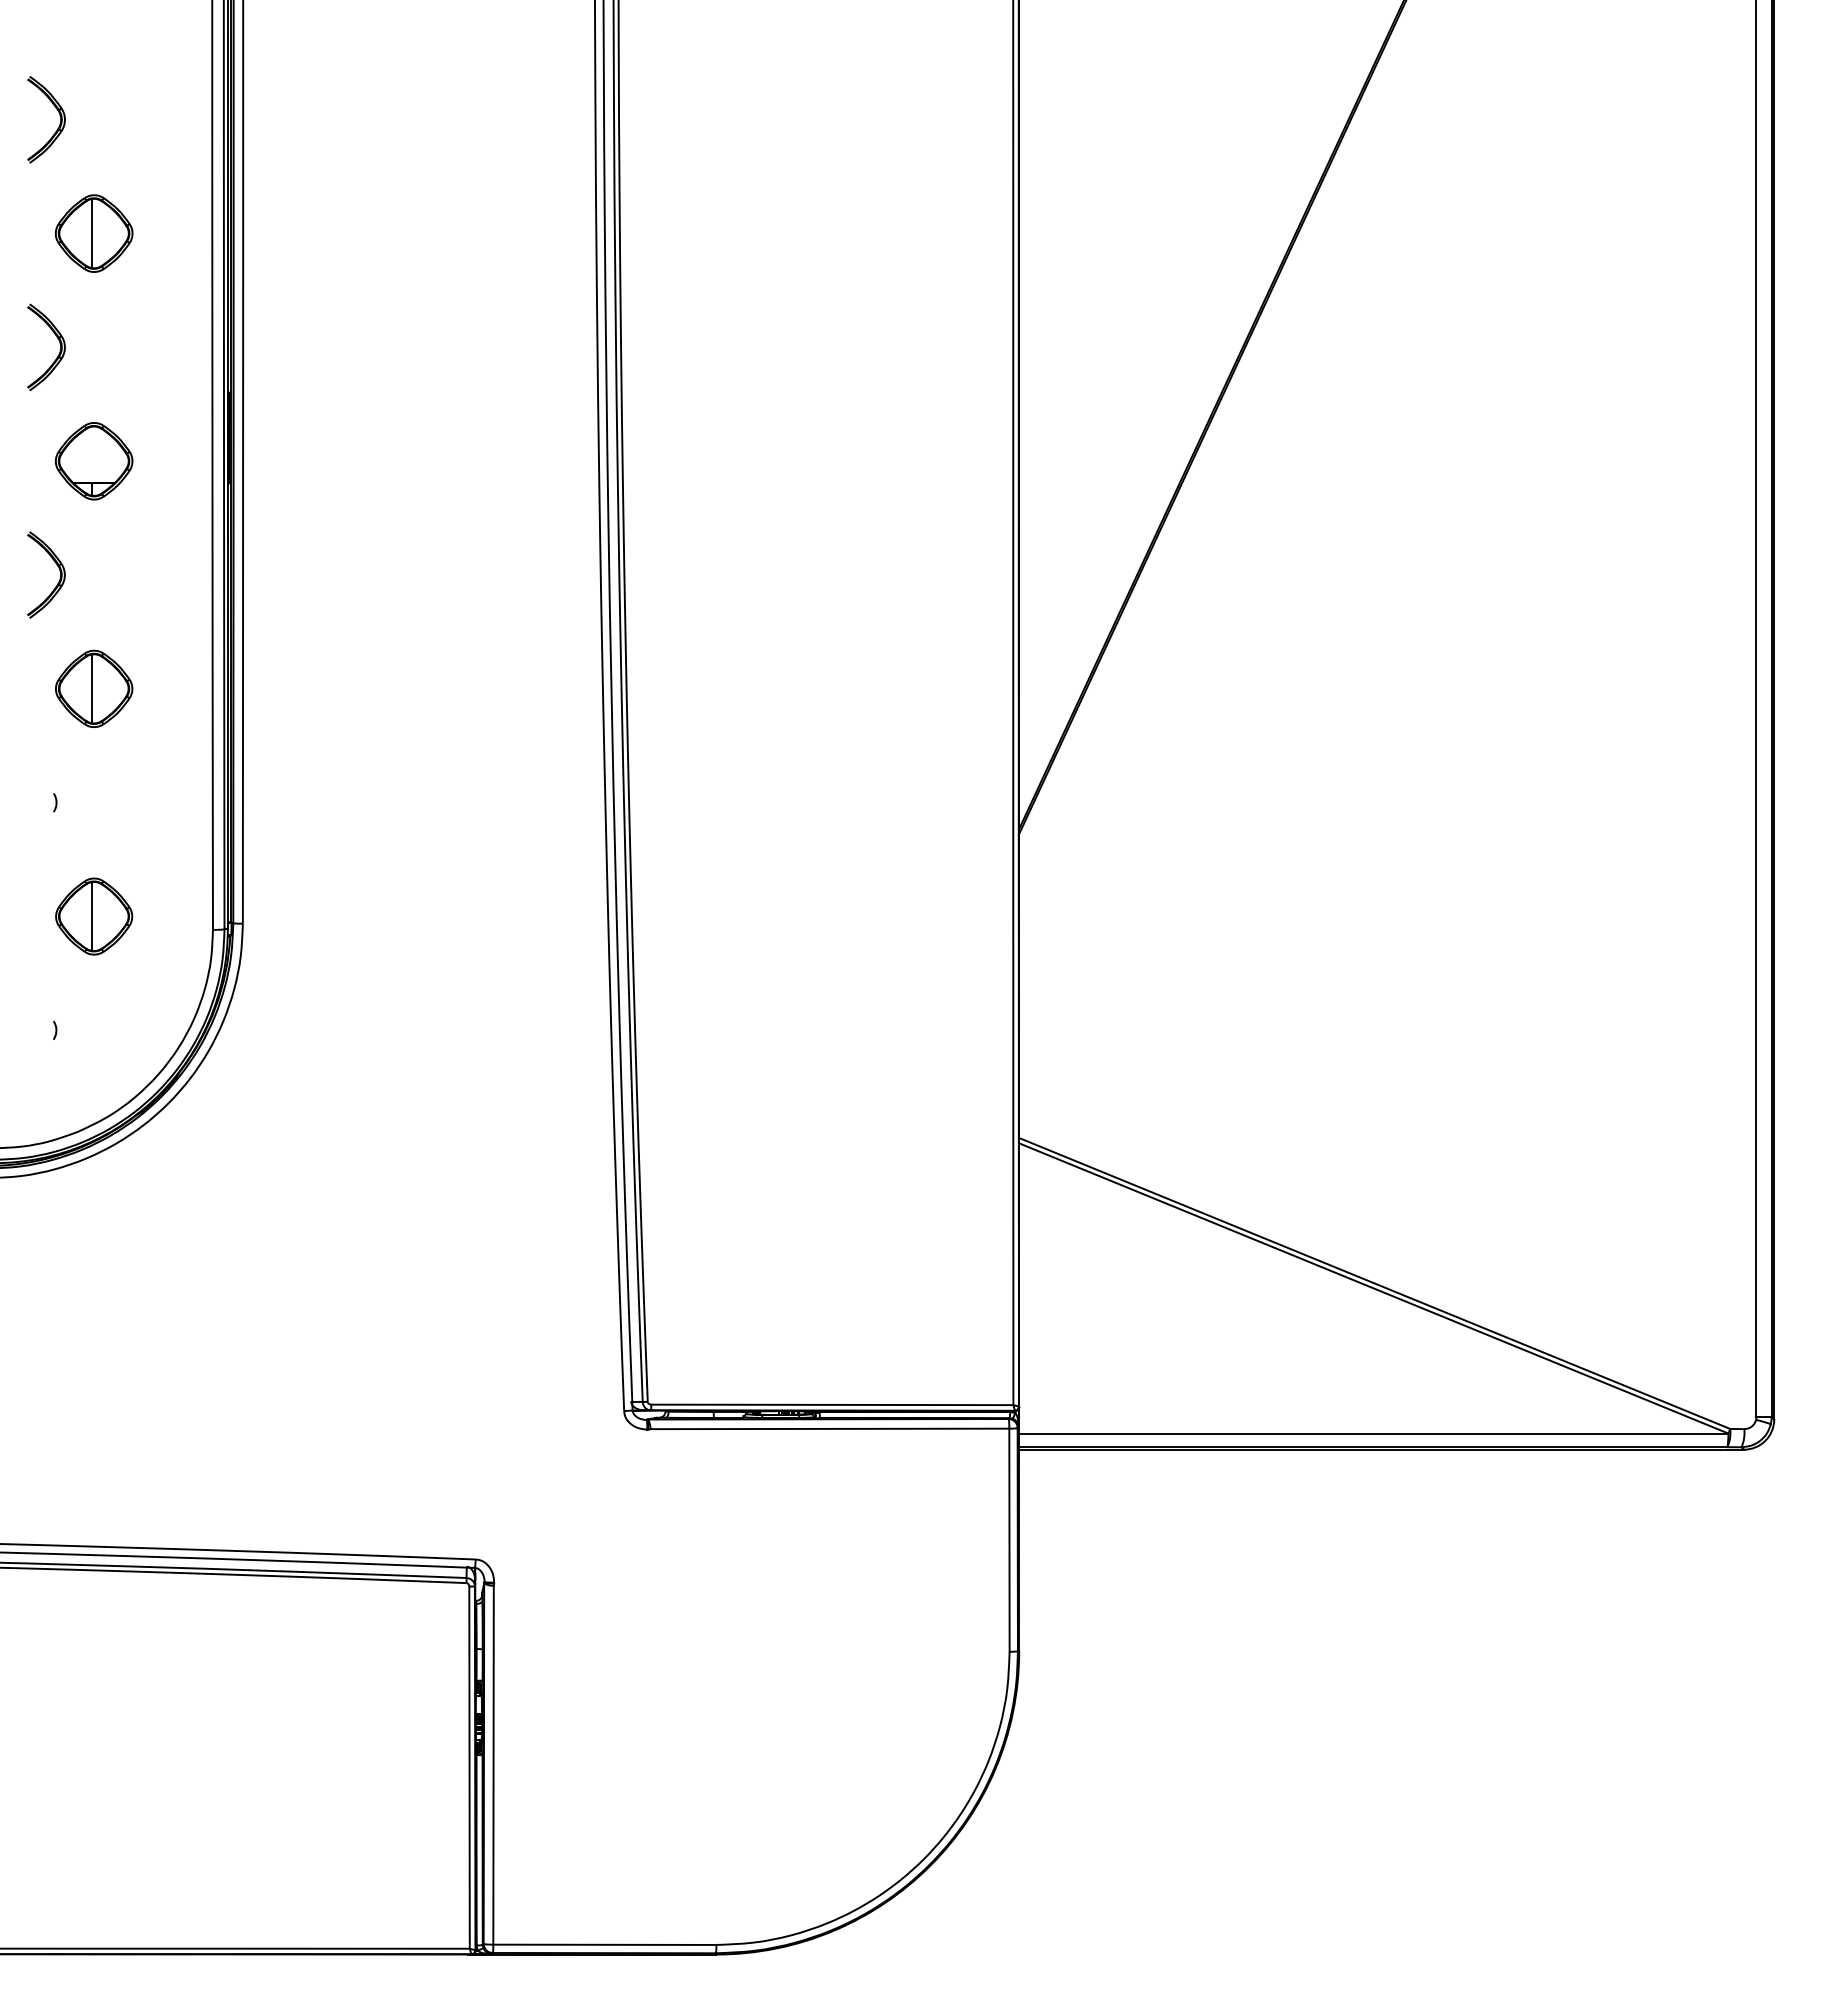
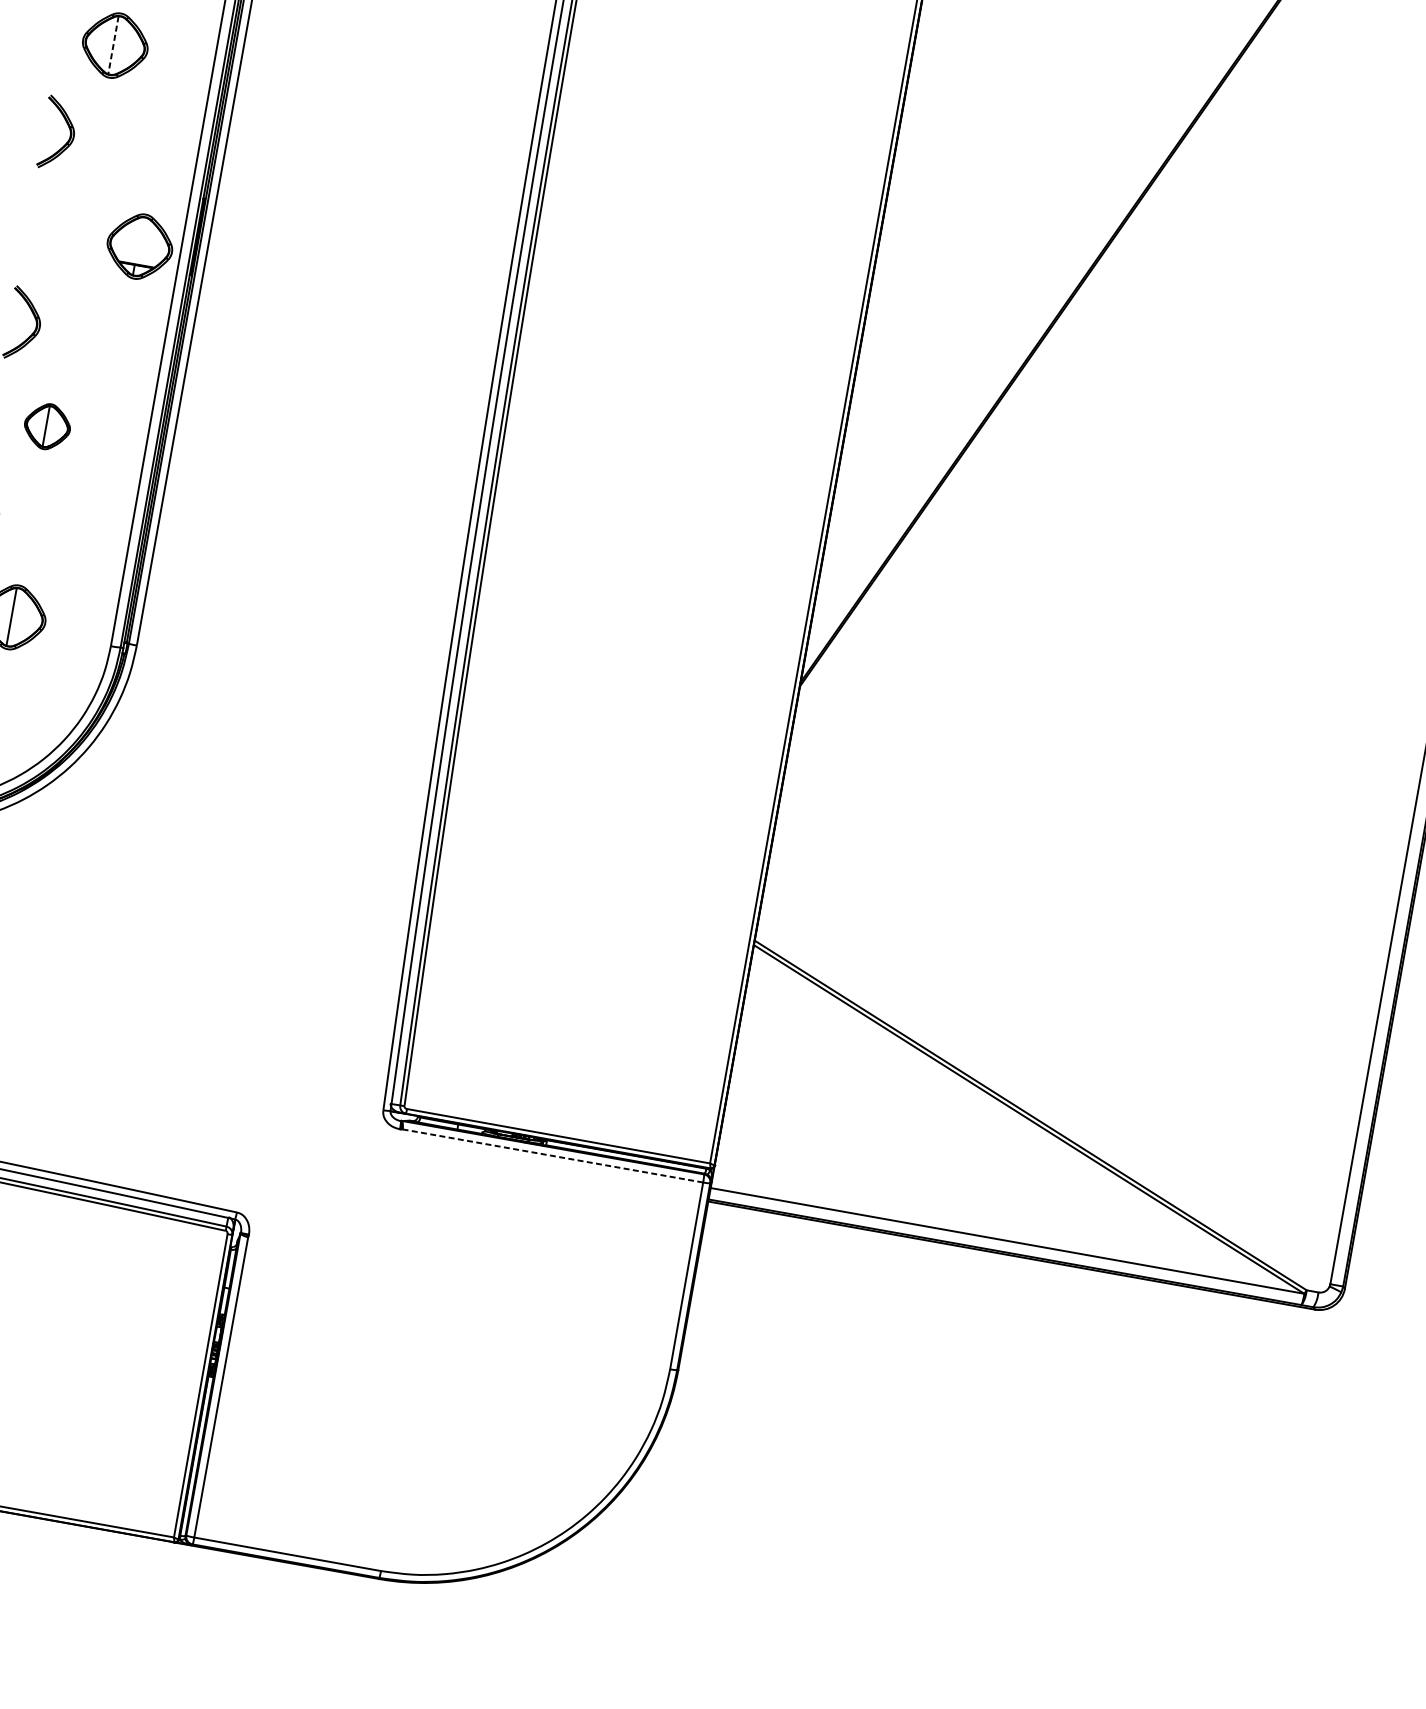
line: (91, 234) -> (112, 45), solid -> dashed
part: (94, 461) -> (140, 246), moved
part: (94, 688) -> (47, 426), size x0.7
line: (829, 1428) -> (552, 1155), solid -> dashed

